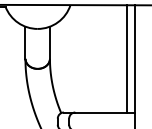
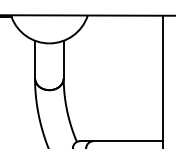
line: (127, 58) -> (154, 78), removed

